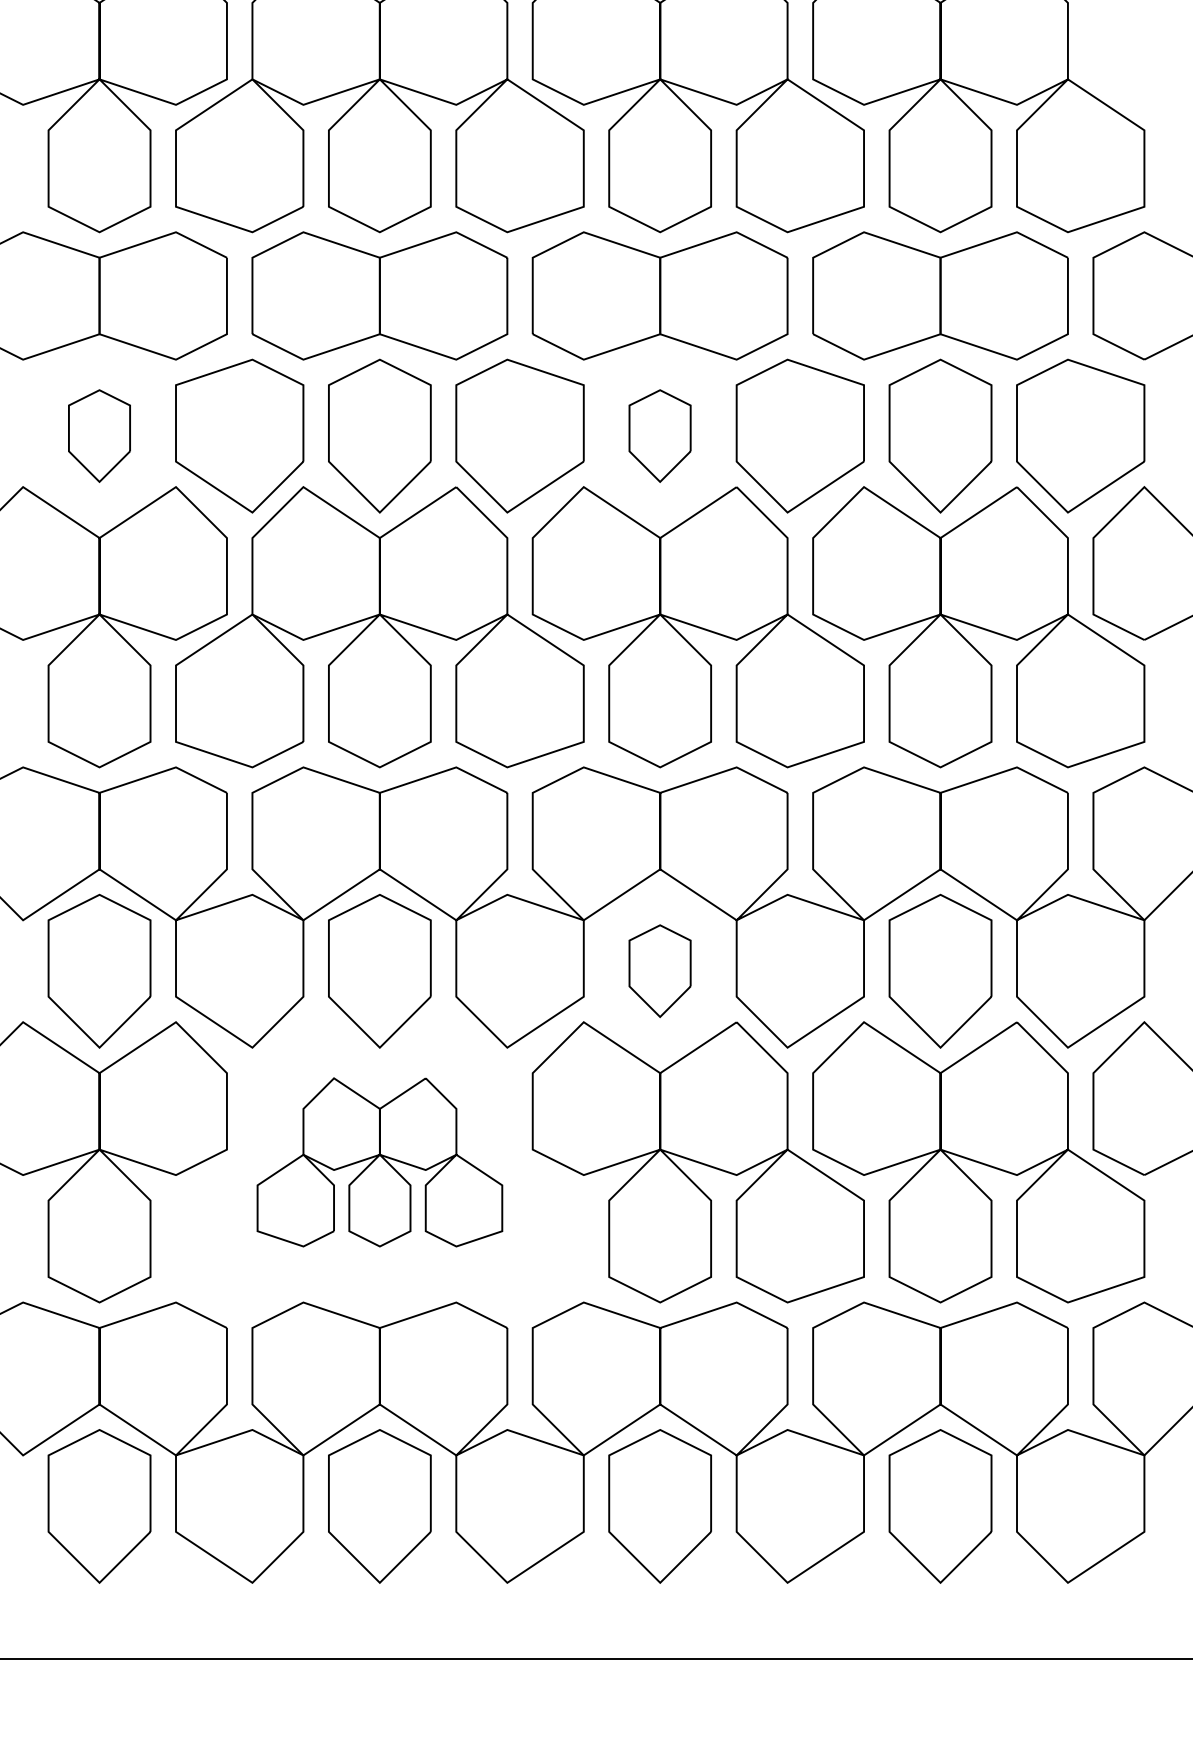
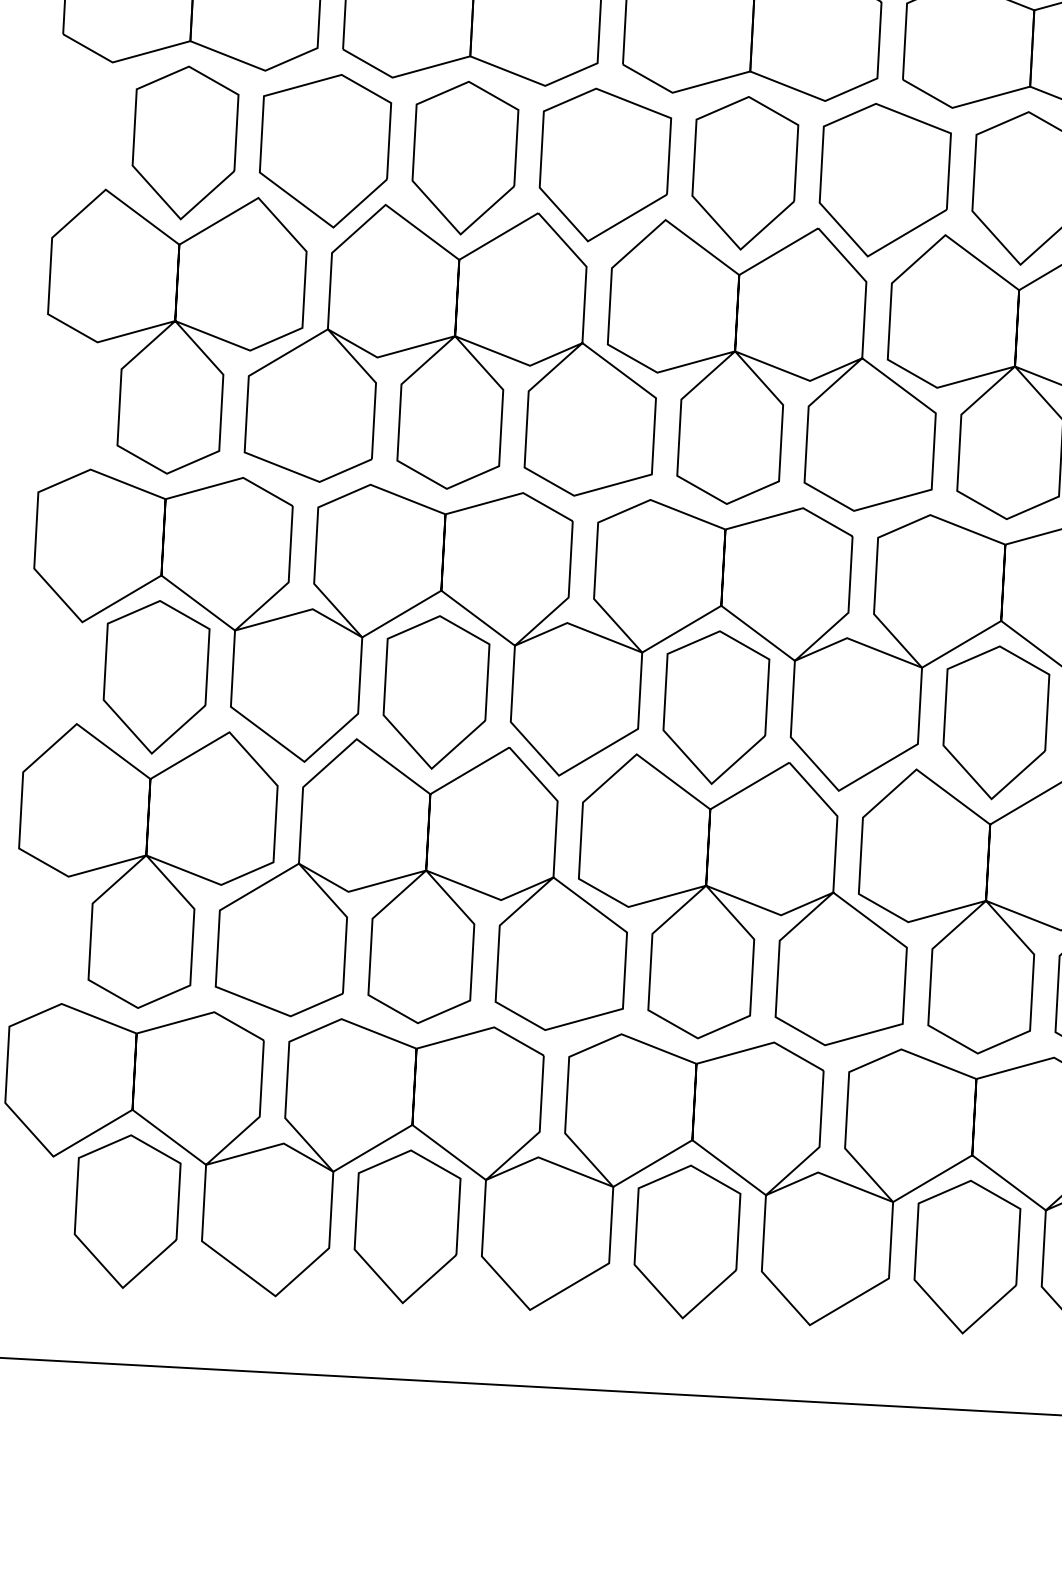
part: (99, 435) -> (184, 142), size x1.67
part: (659, 435) -> (744, 172), size x1.67
part: (659, 970) -> (715, 706), size x1.67
part: (379, 1162) -> (425, 883), size x1.67

